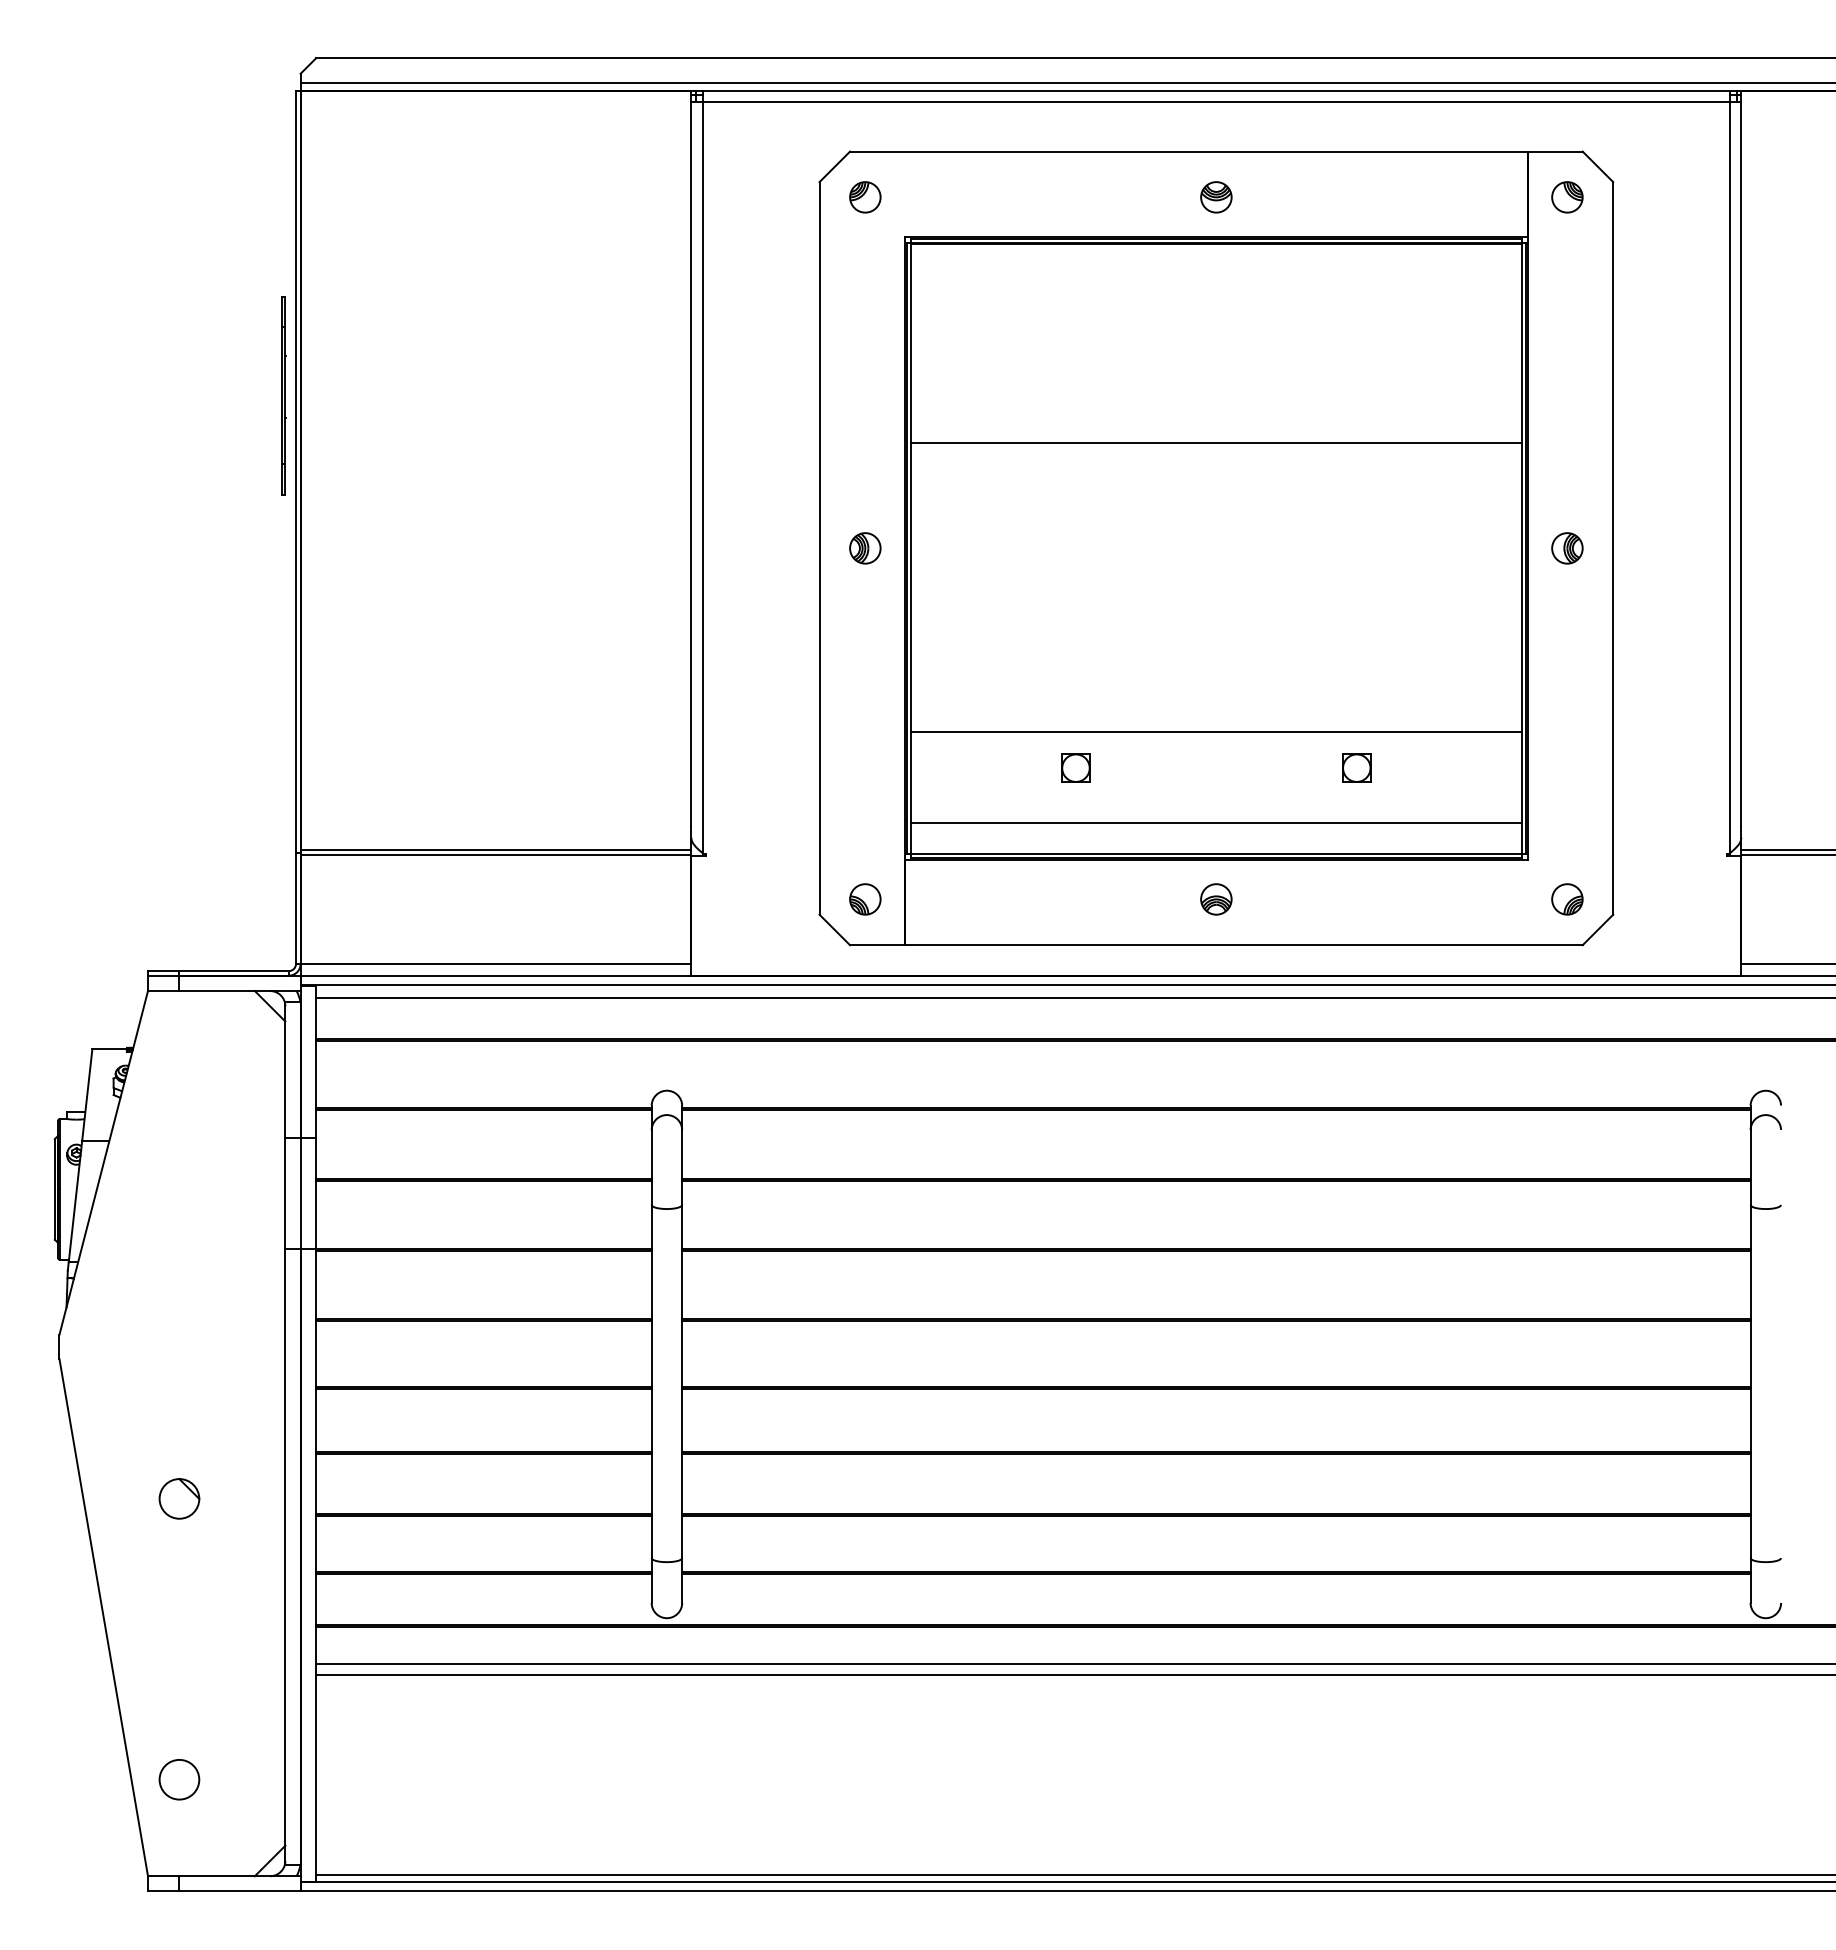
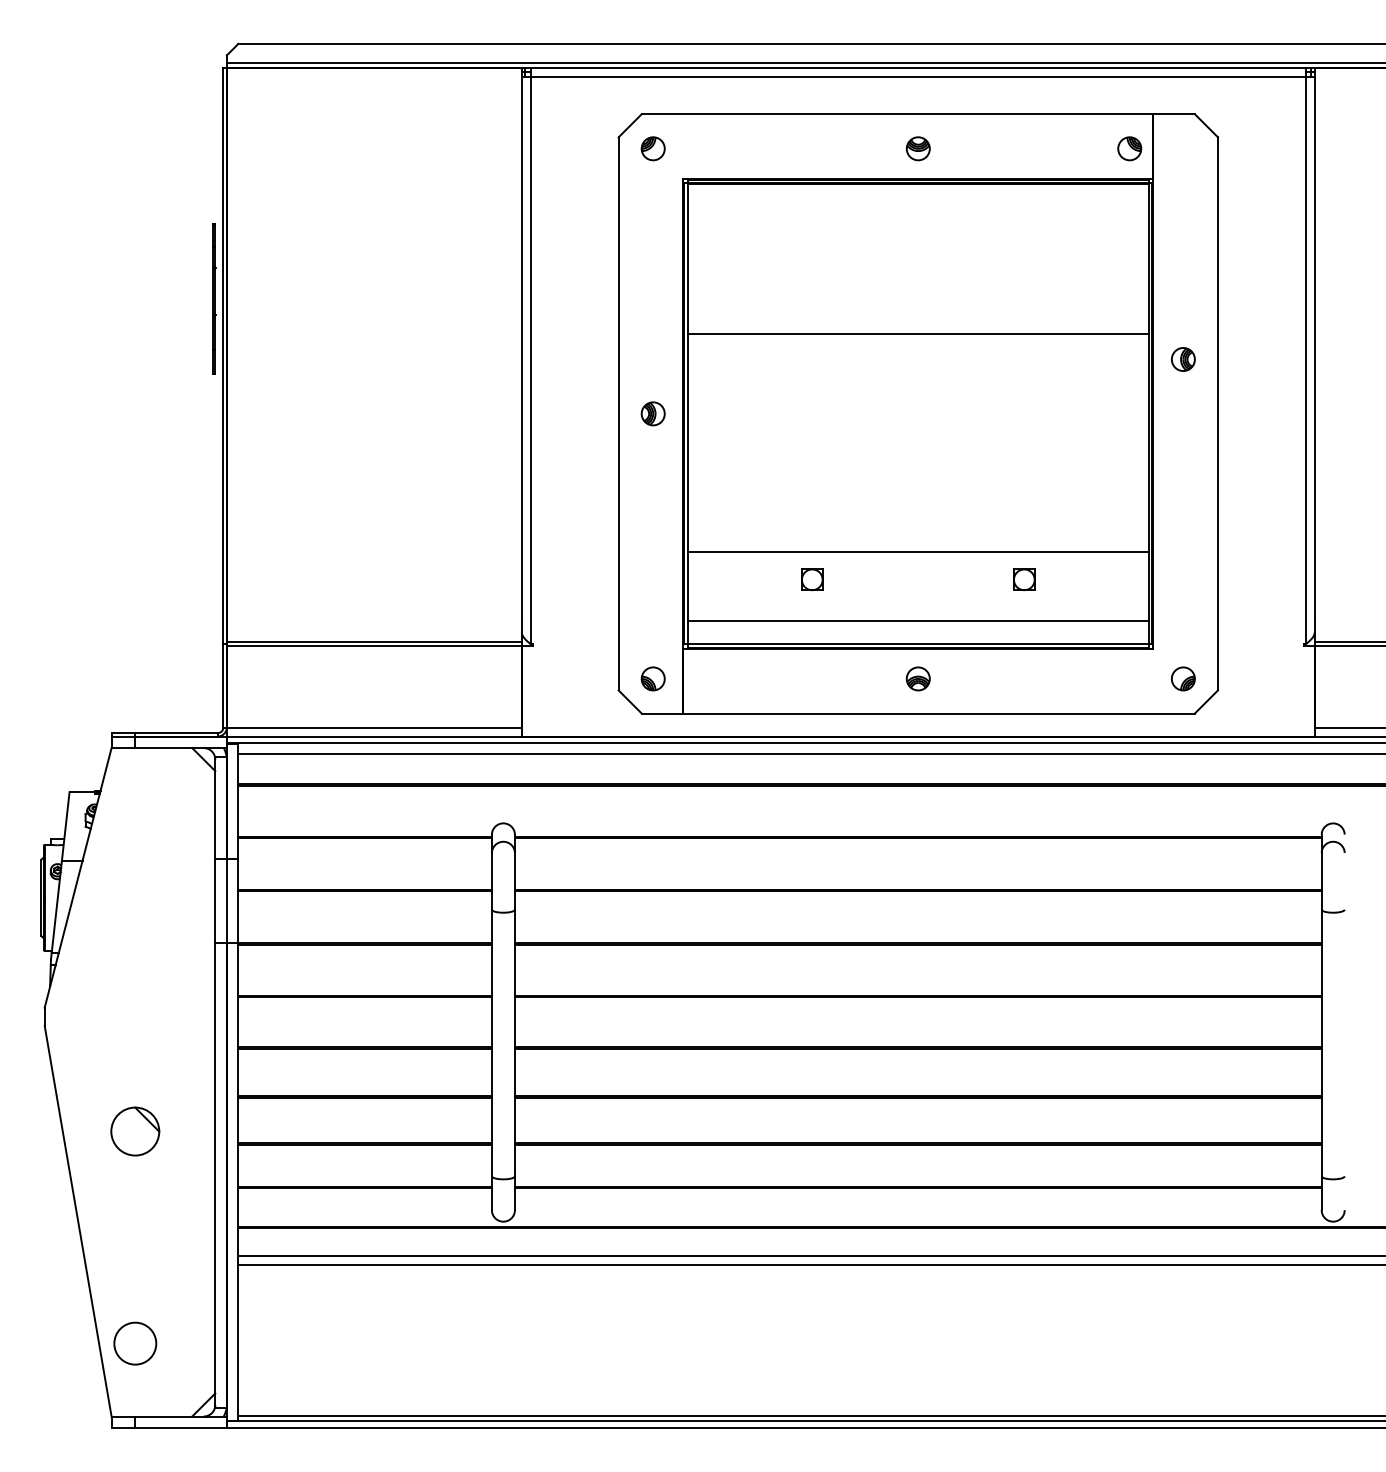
part: (1567, 197) -> (1129, 148), moved
part: (1567, 548) -> (1183, 359), moved
part: (179, 1498) -> (135, 1131), size x1.6
circle: (179, 1779) -> (135, 1343), size x1.4

